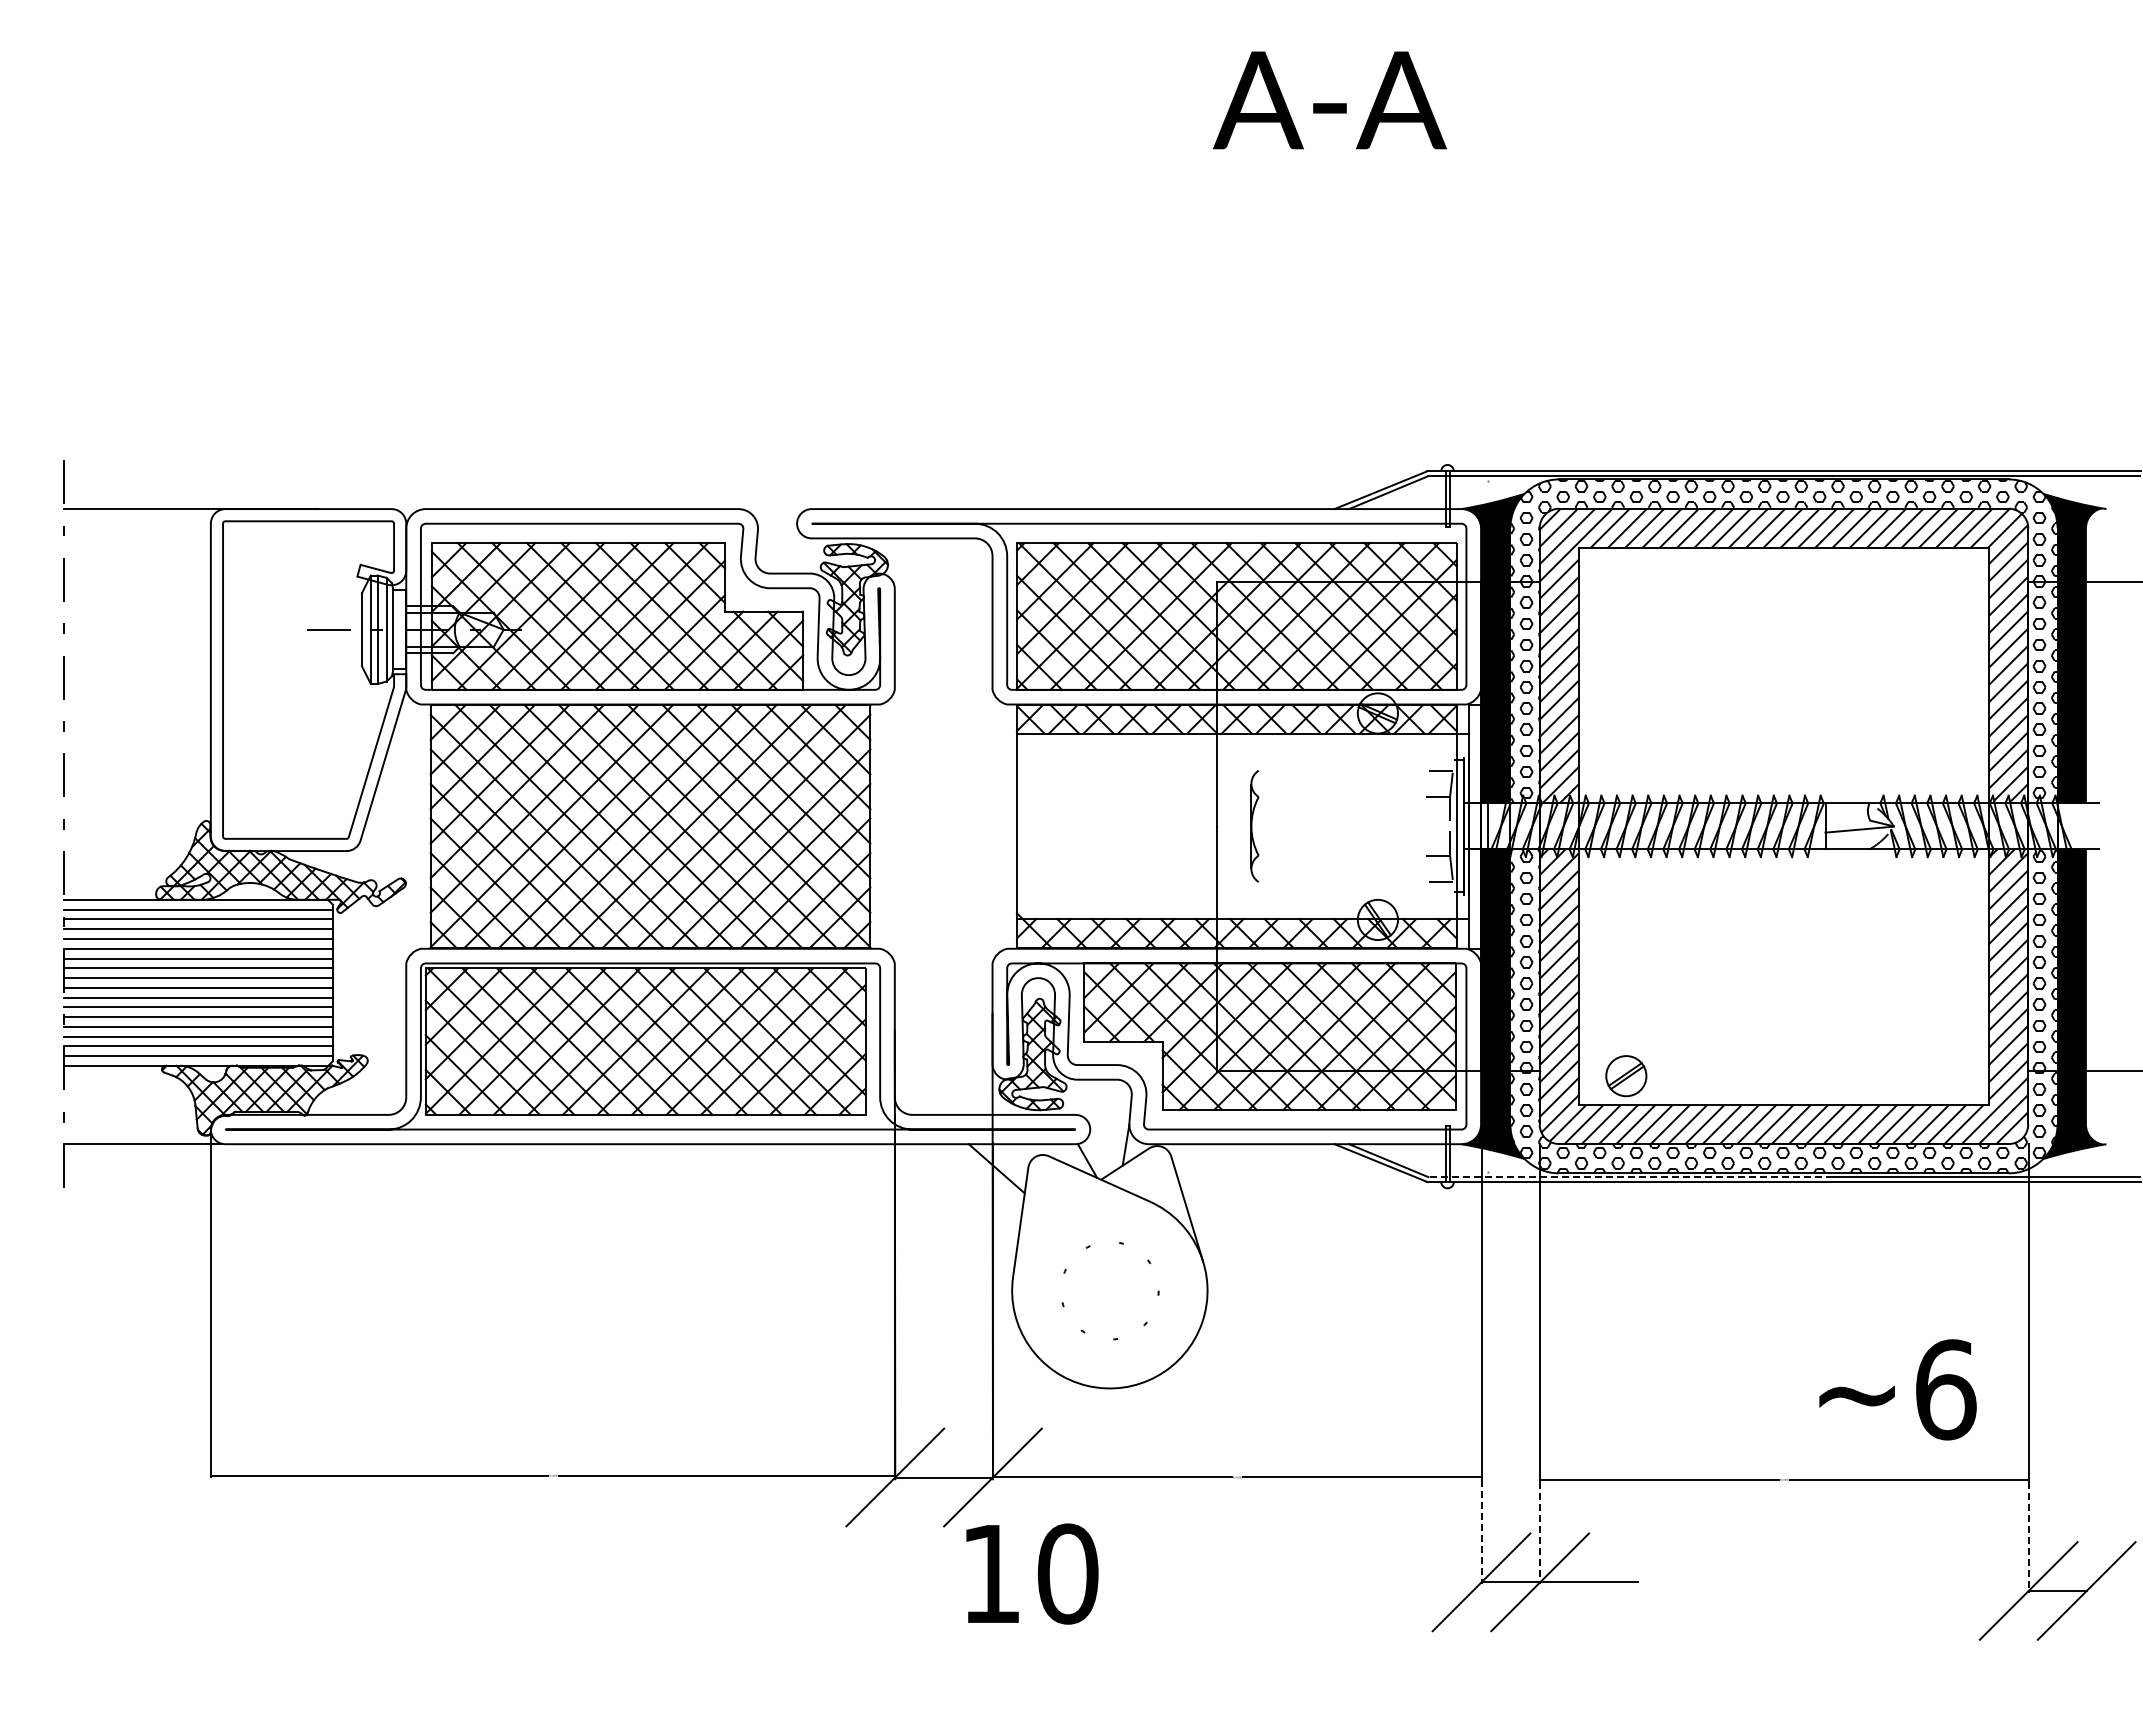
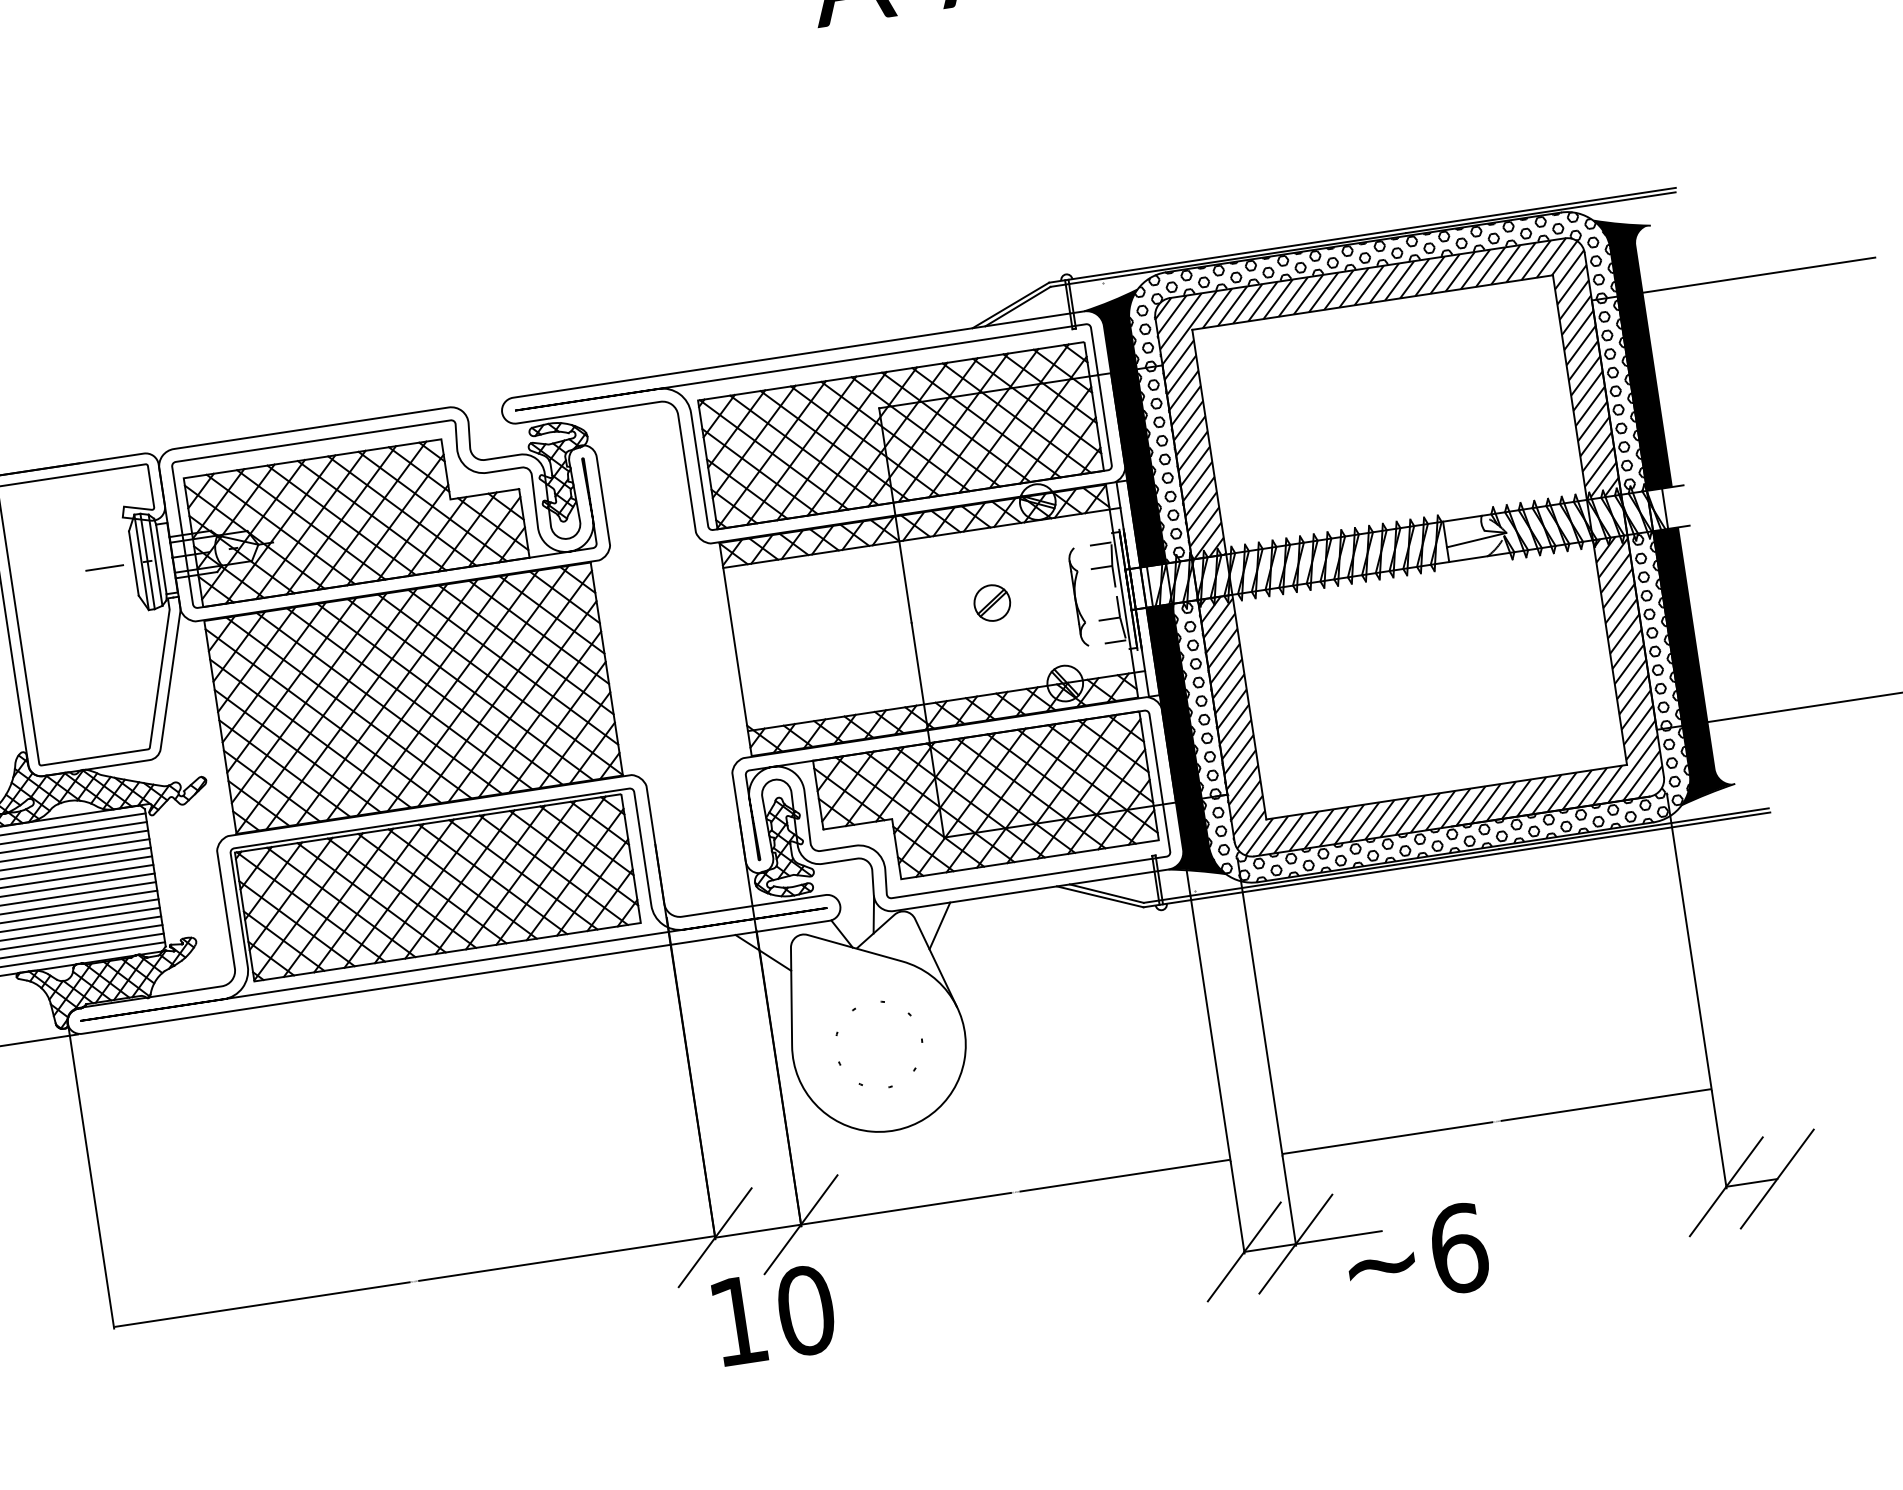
part: (1254, 826) -> (1077, 597), moved
line: (2074, 826) -> (1664, 508), added
part: (1626, 1076) -> (992, 603), moved
line: (1197, 1168) -> (939, 925), added
line: (1630, 1177) -> (1321, 876), dashed -> solid
text: (1897, 1389) -> (1416, 1254), moved
line: (1481, 1532) -> (1237, 1208), dashed -> solid
line: (1540, 1533) -> (1289, 1201), dashed -> solid
line: (2028, 1537) -> (1719, 1139), dashed -> solid
text: (1032, 1573) -> (774, 1314), moved

